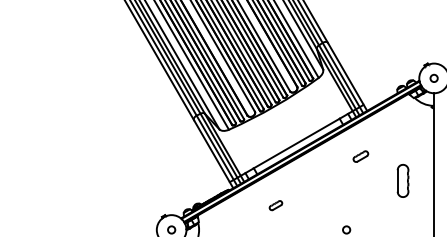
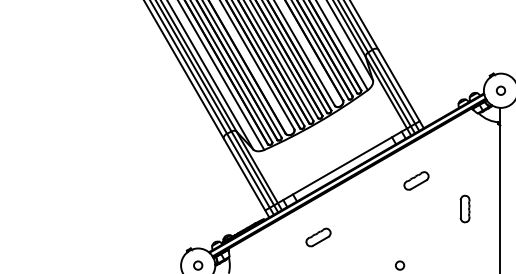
part: (360, 156) -> (416, 180), size x1.43
part: (402, 180) -> (464, 208), size x0.71
part: (275, 205) -> (318, 237), size x1.67

